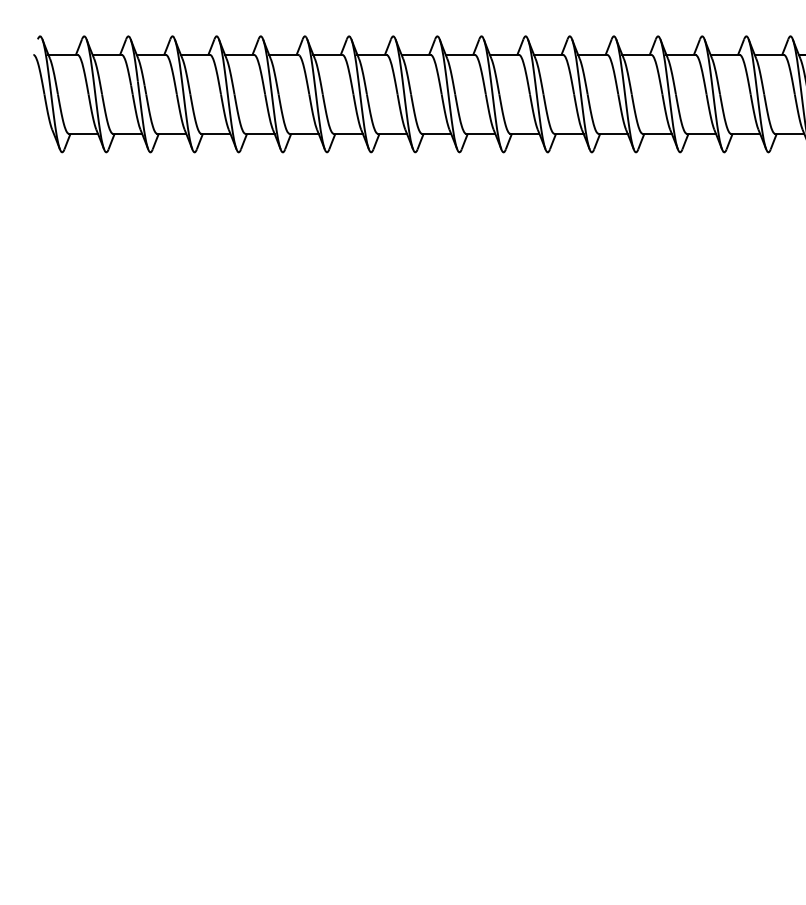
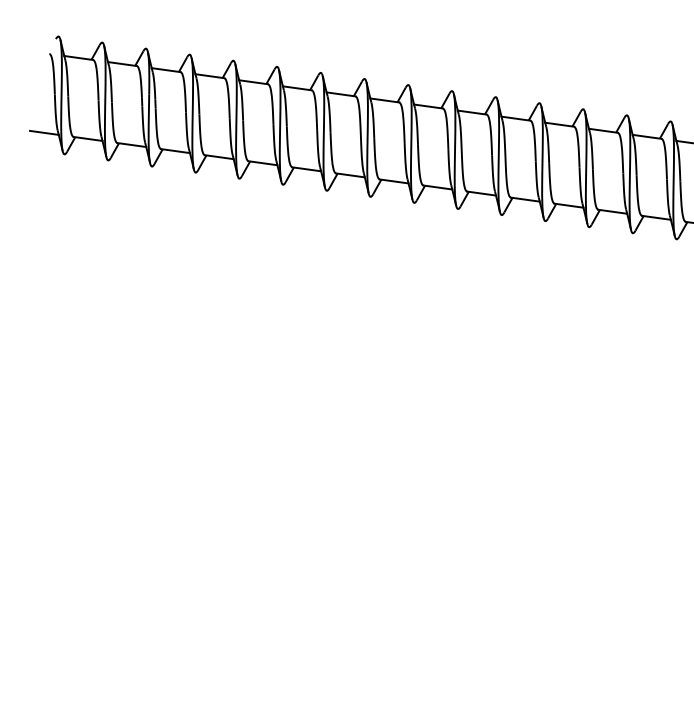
line: (38, 133) -> (43, 132), added

